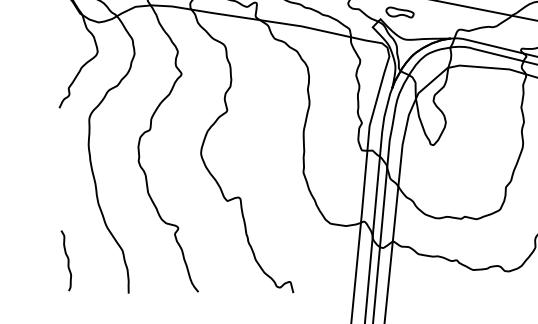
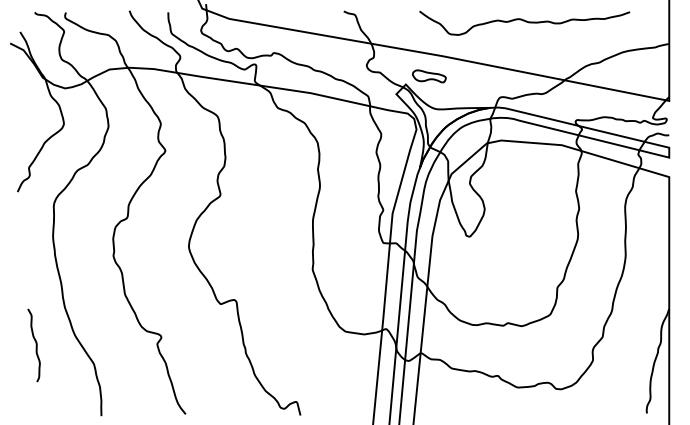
curve: (67, 260) -> (35, 345), moved

